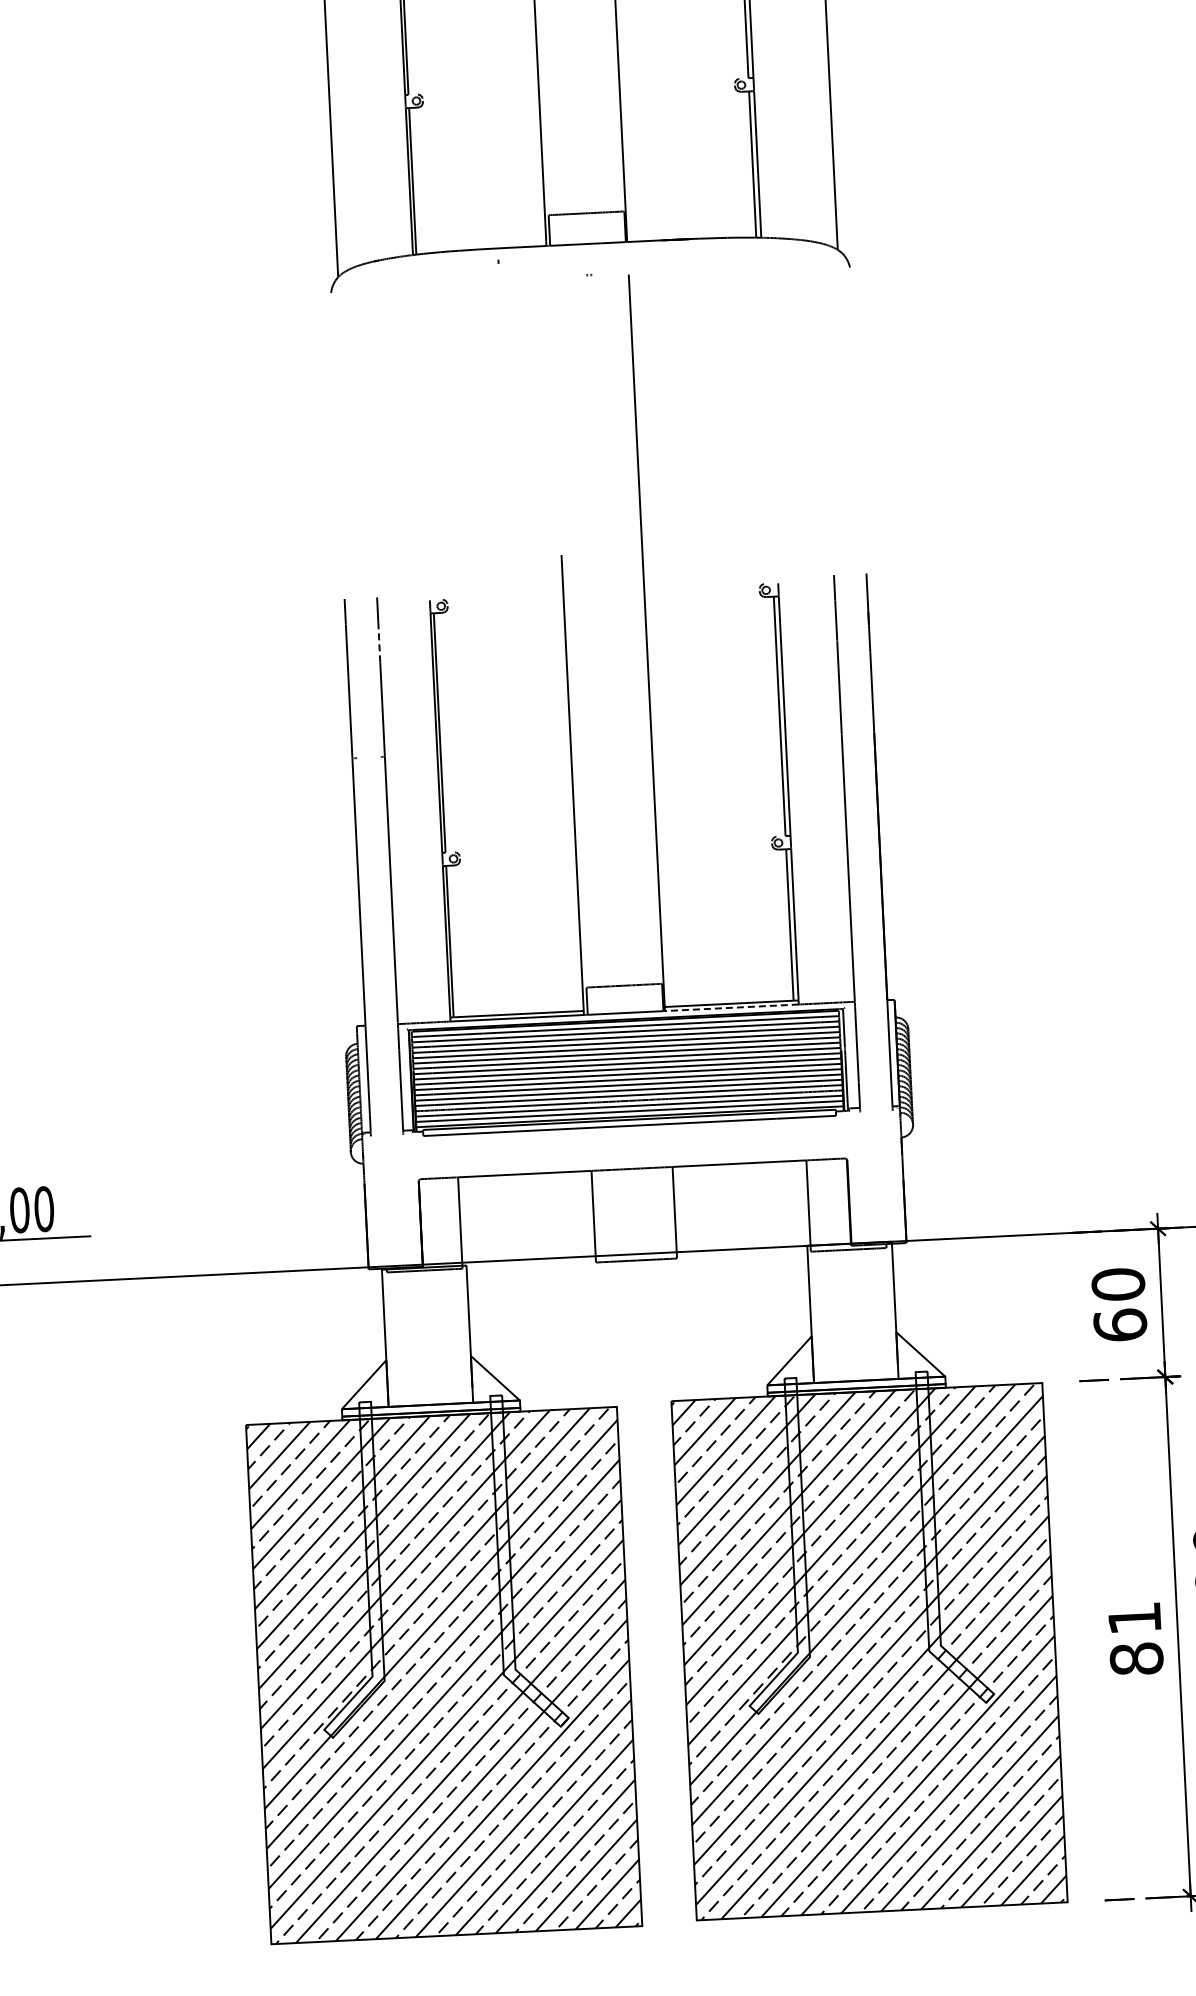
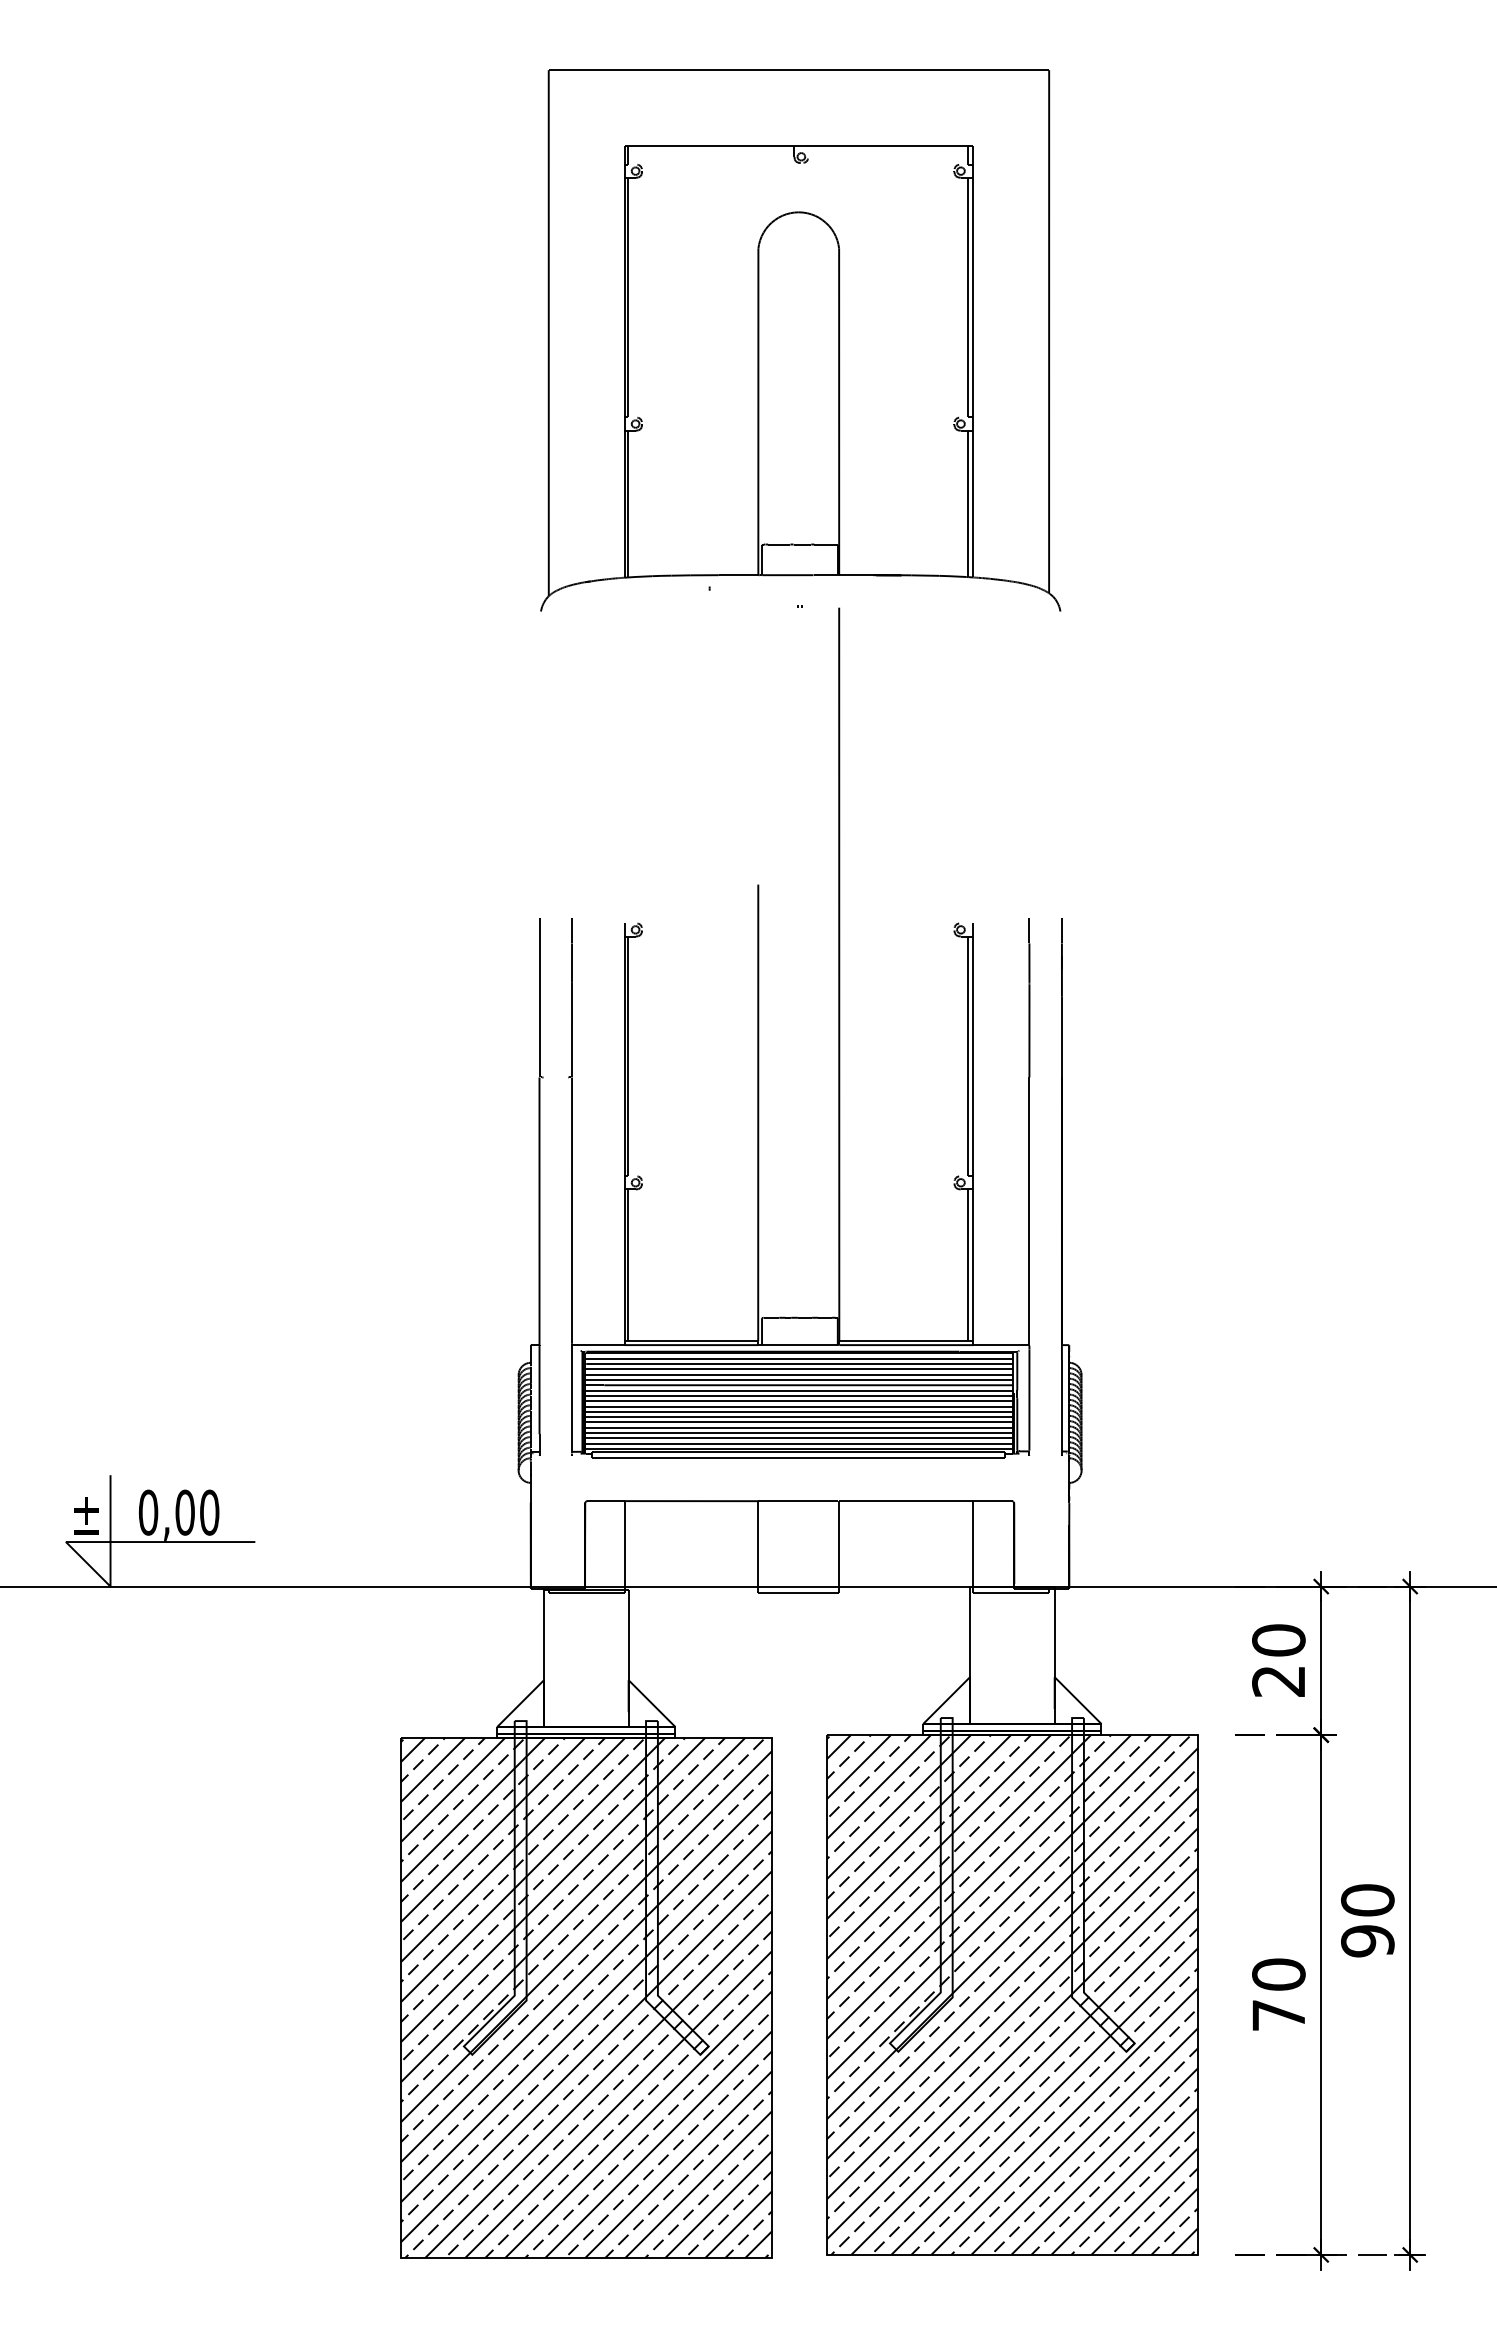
line: (379, 642) -> (572, 963), dashed -> solid
line: (731, 1008) -> (905, 1345), dashed -> solid
text: (1119, 1324) -> (1278, 1680), 60 -> 20
text: (1135, 1638) -> (1278, 1994), 81 -> 70

